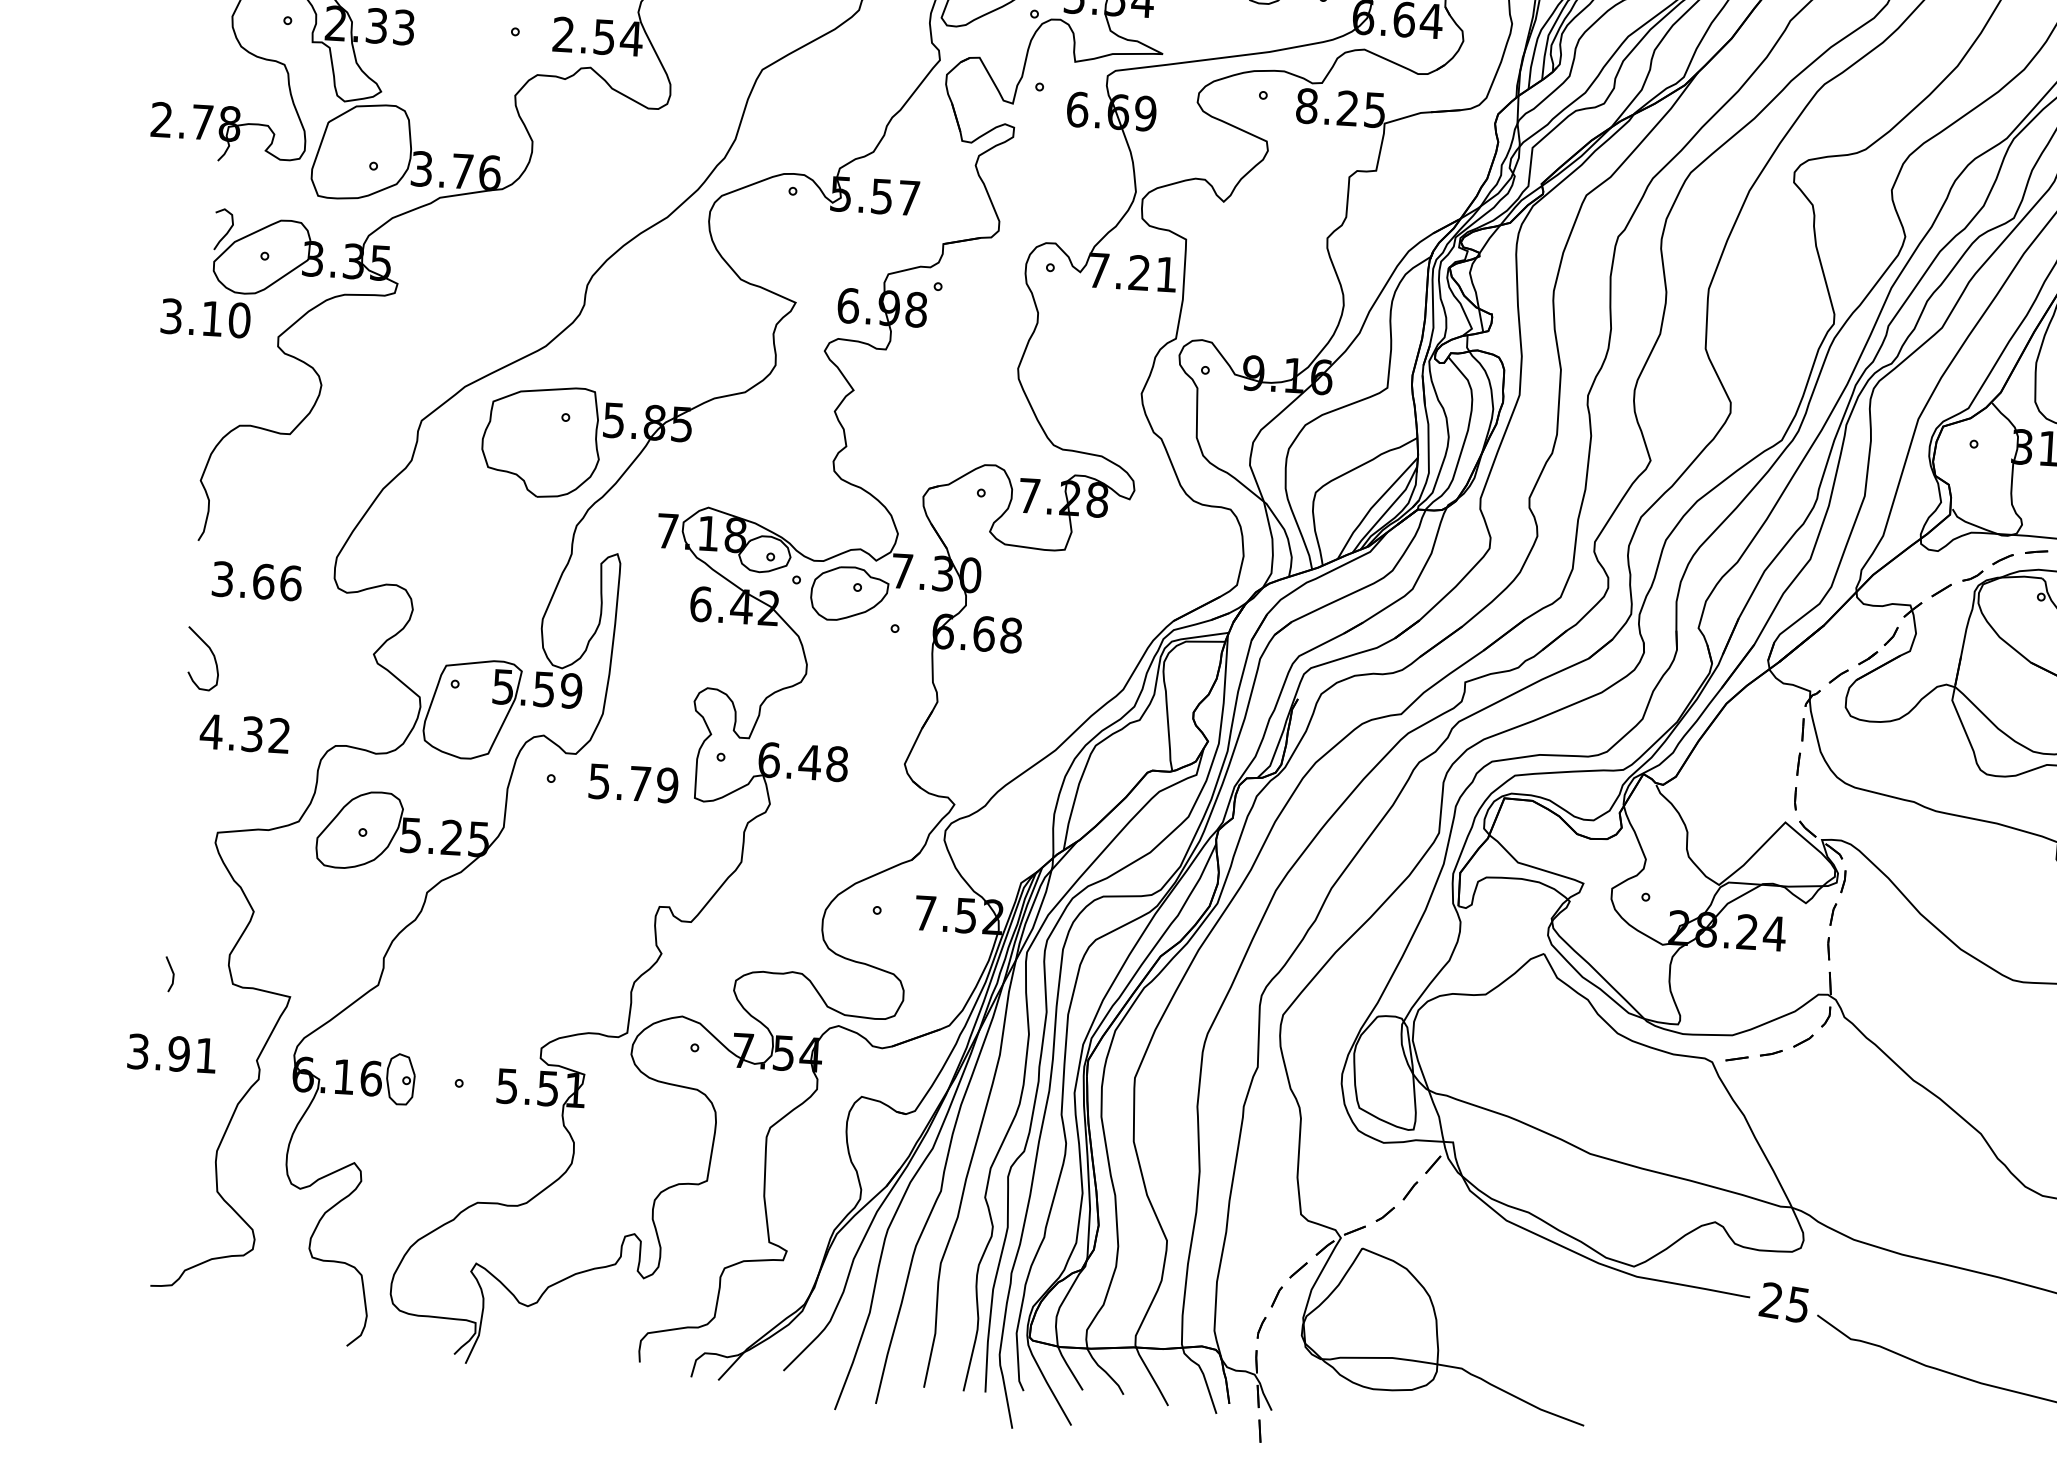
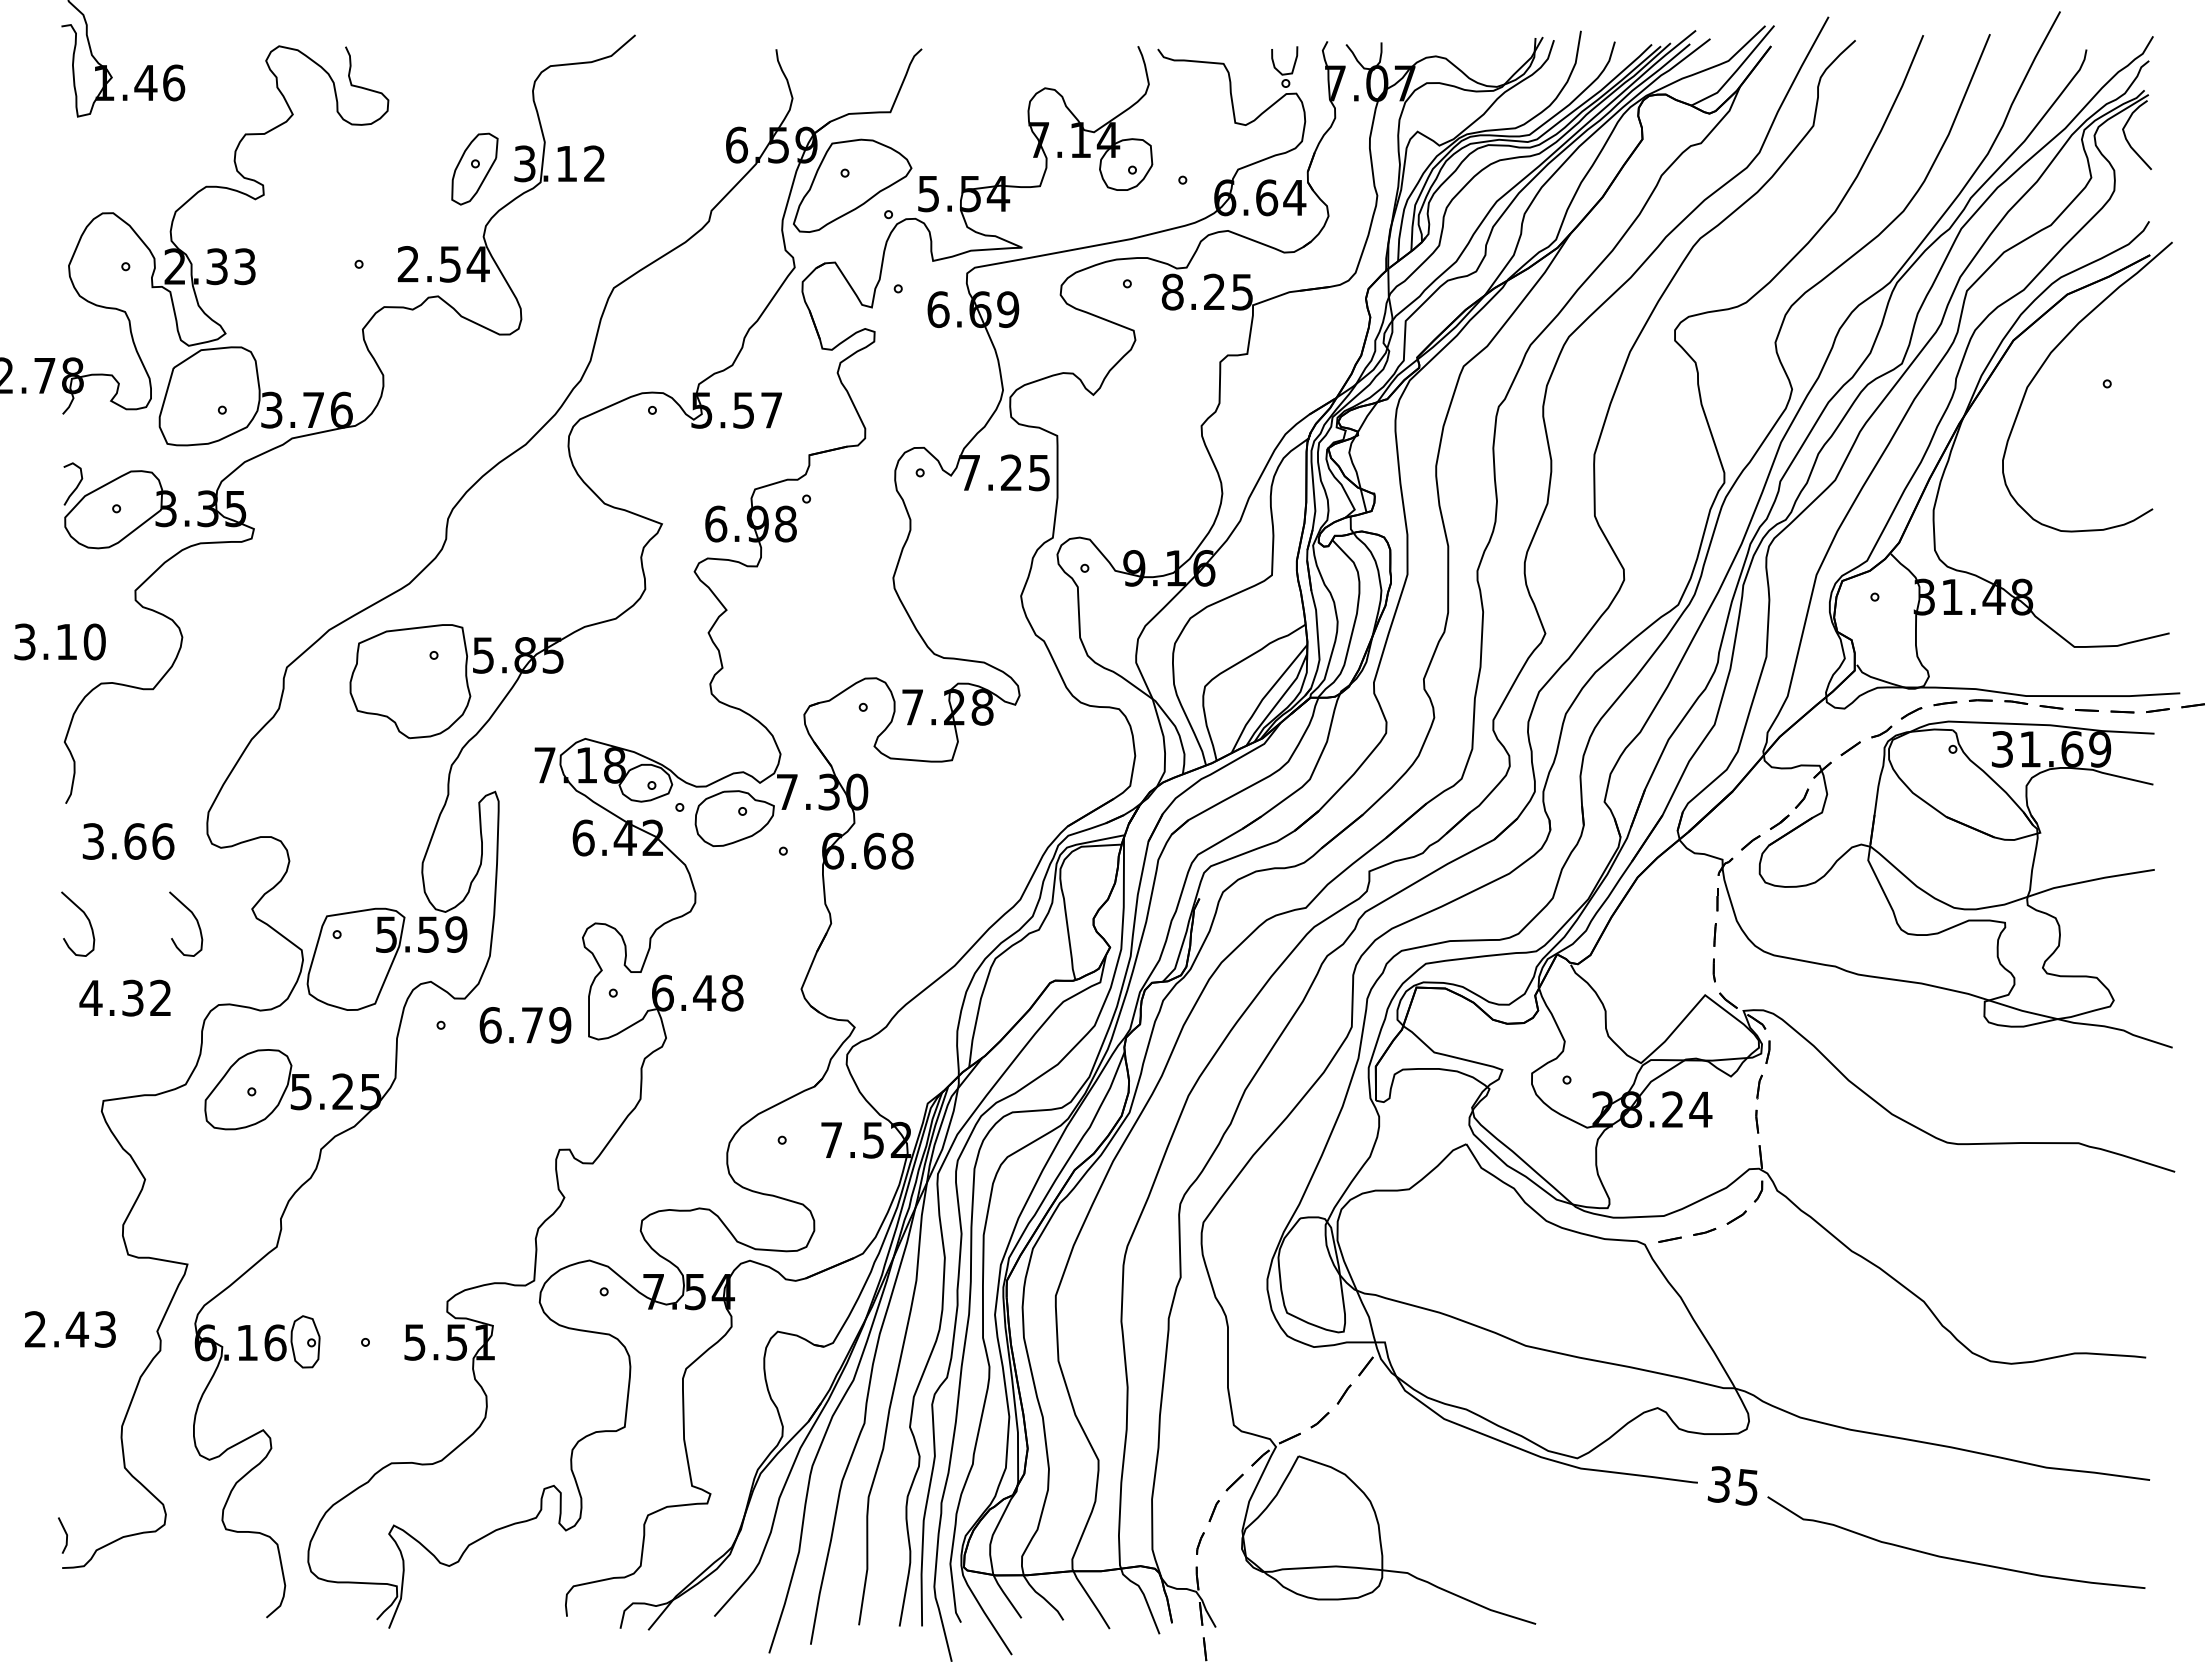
text: (1166, 275) -> (1039, 473), 7.21 -> 7.25
text: (205, 317) -> (59, 641), moved
curve: (317, 660) -> (194, 918), added
text: (599, 781) -> (490, 1025), 5.79 -> 6.79
line: (172, 973) -> (65, 1534), moved
text: (172, 1053) -> (70, 1329), 3.91 -> 2.43
text: (1770, 1300) -> (1718, 1484), 25 -> 35

